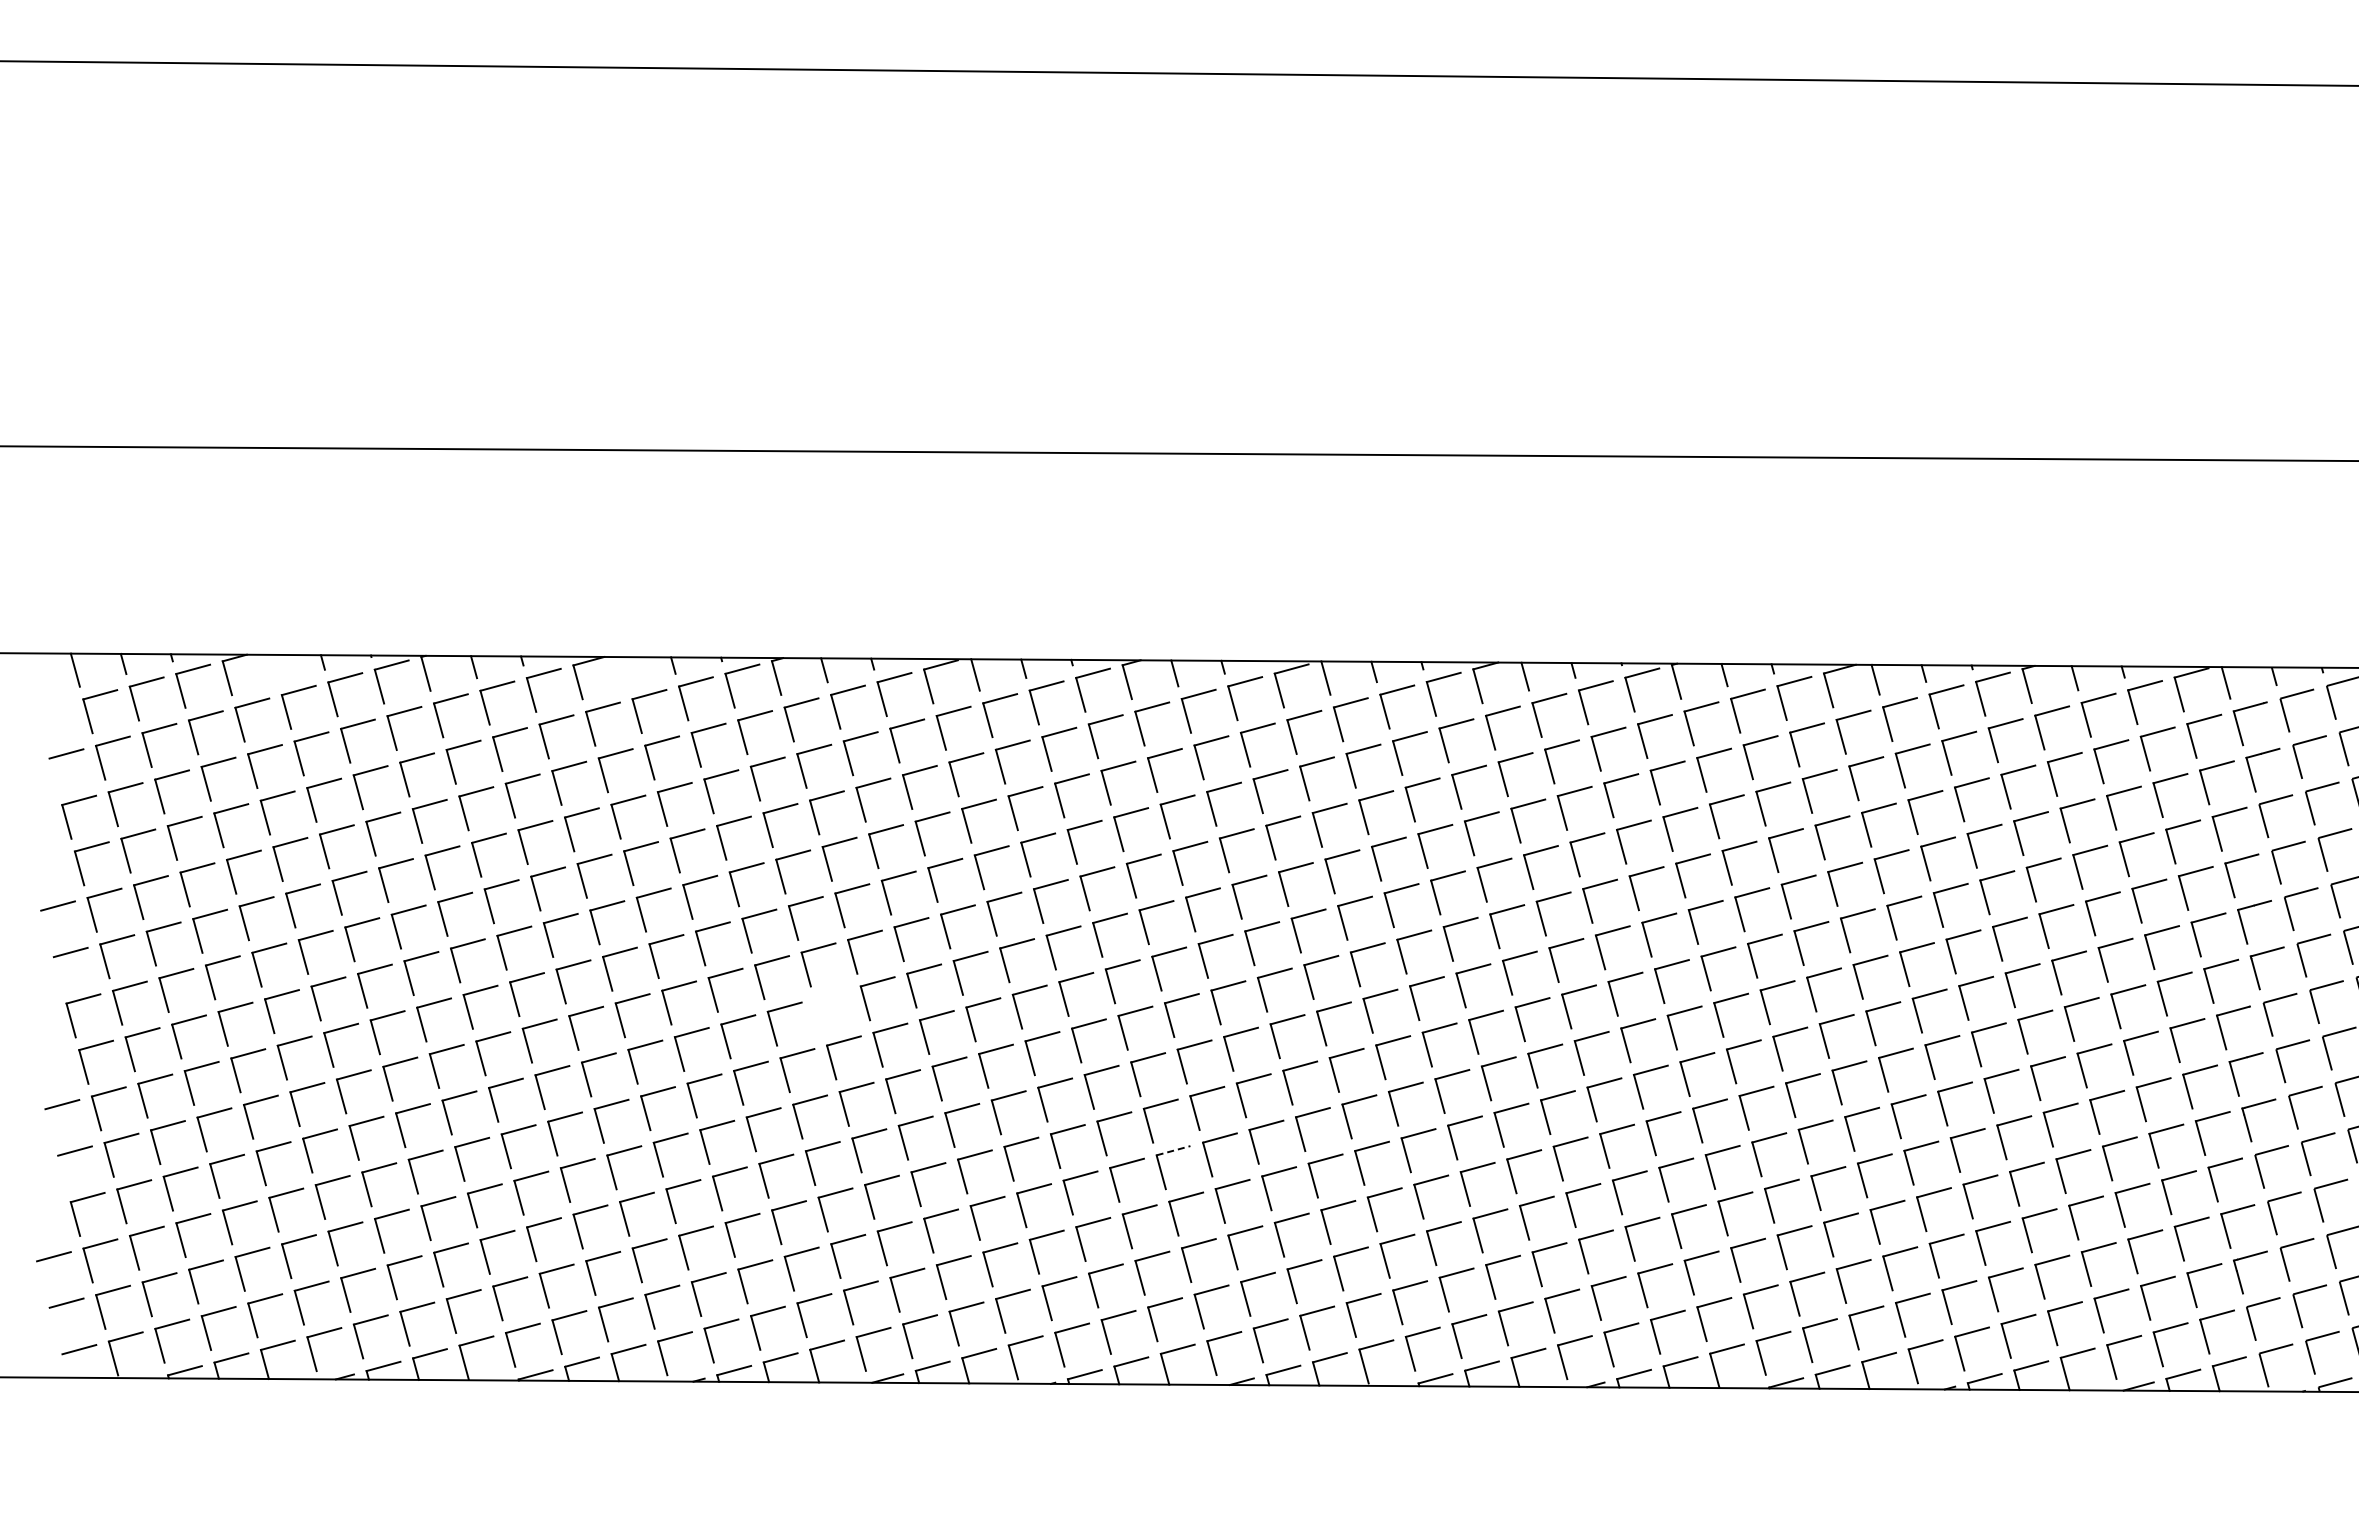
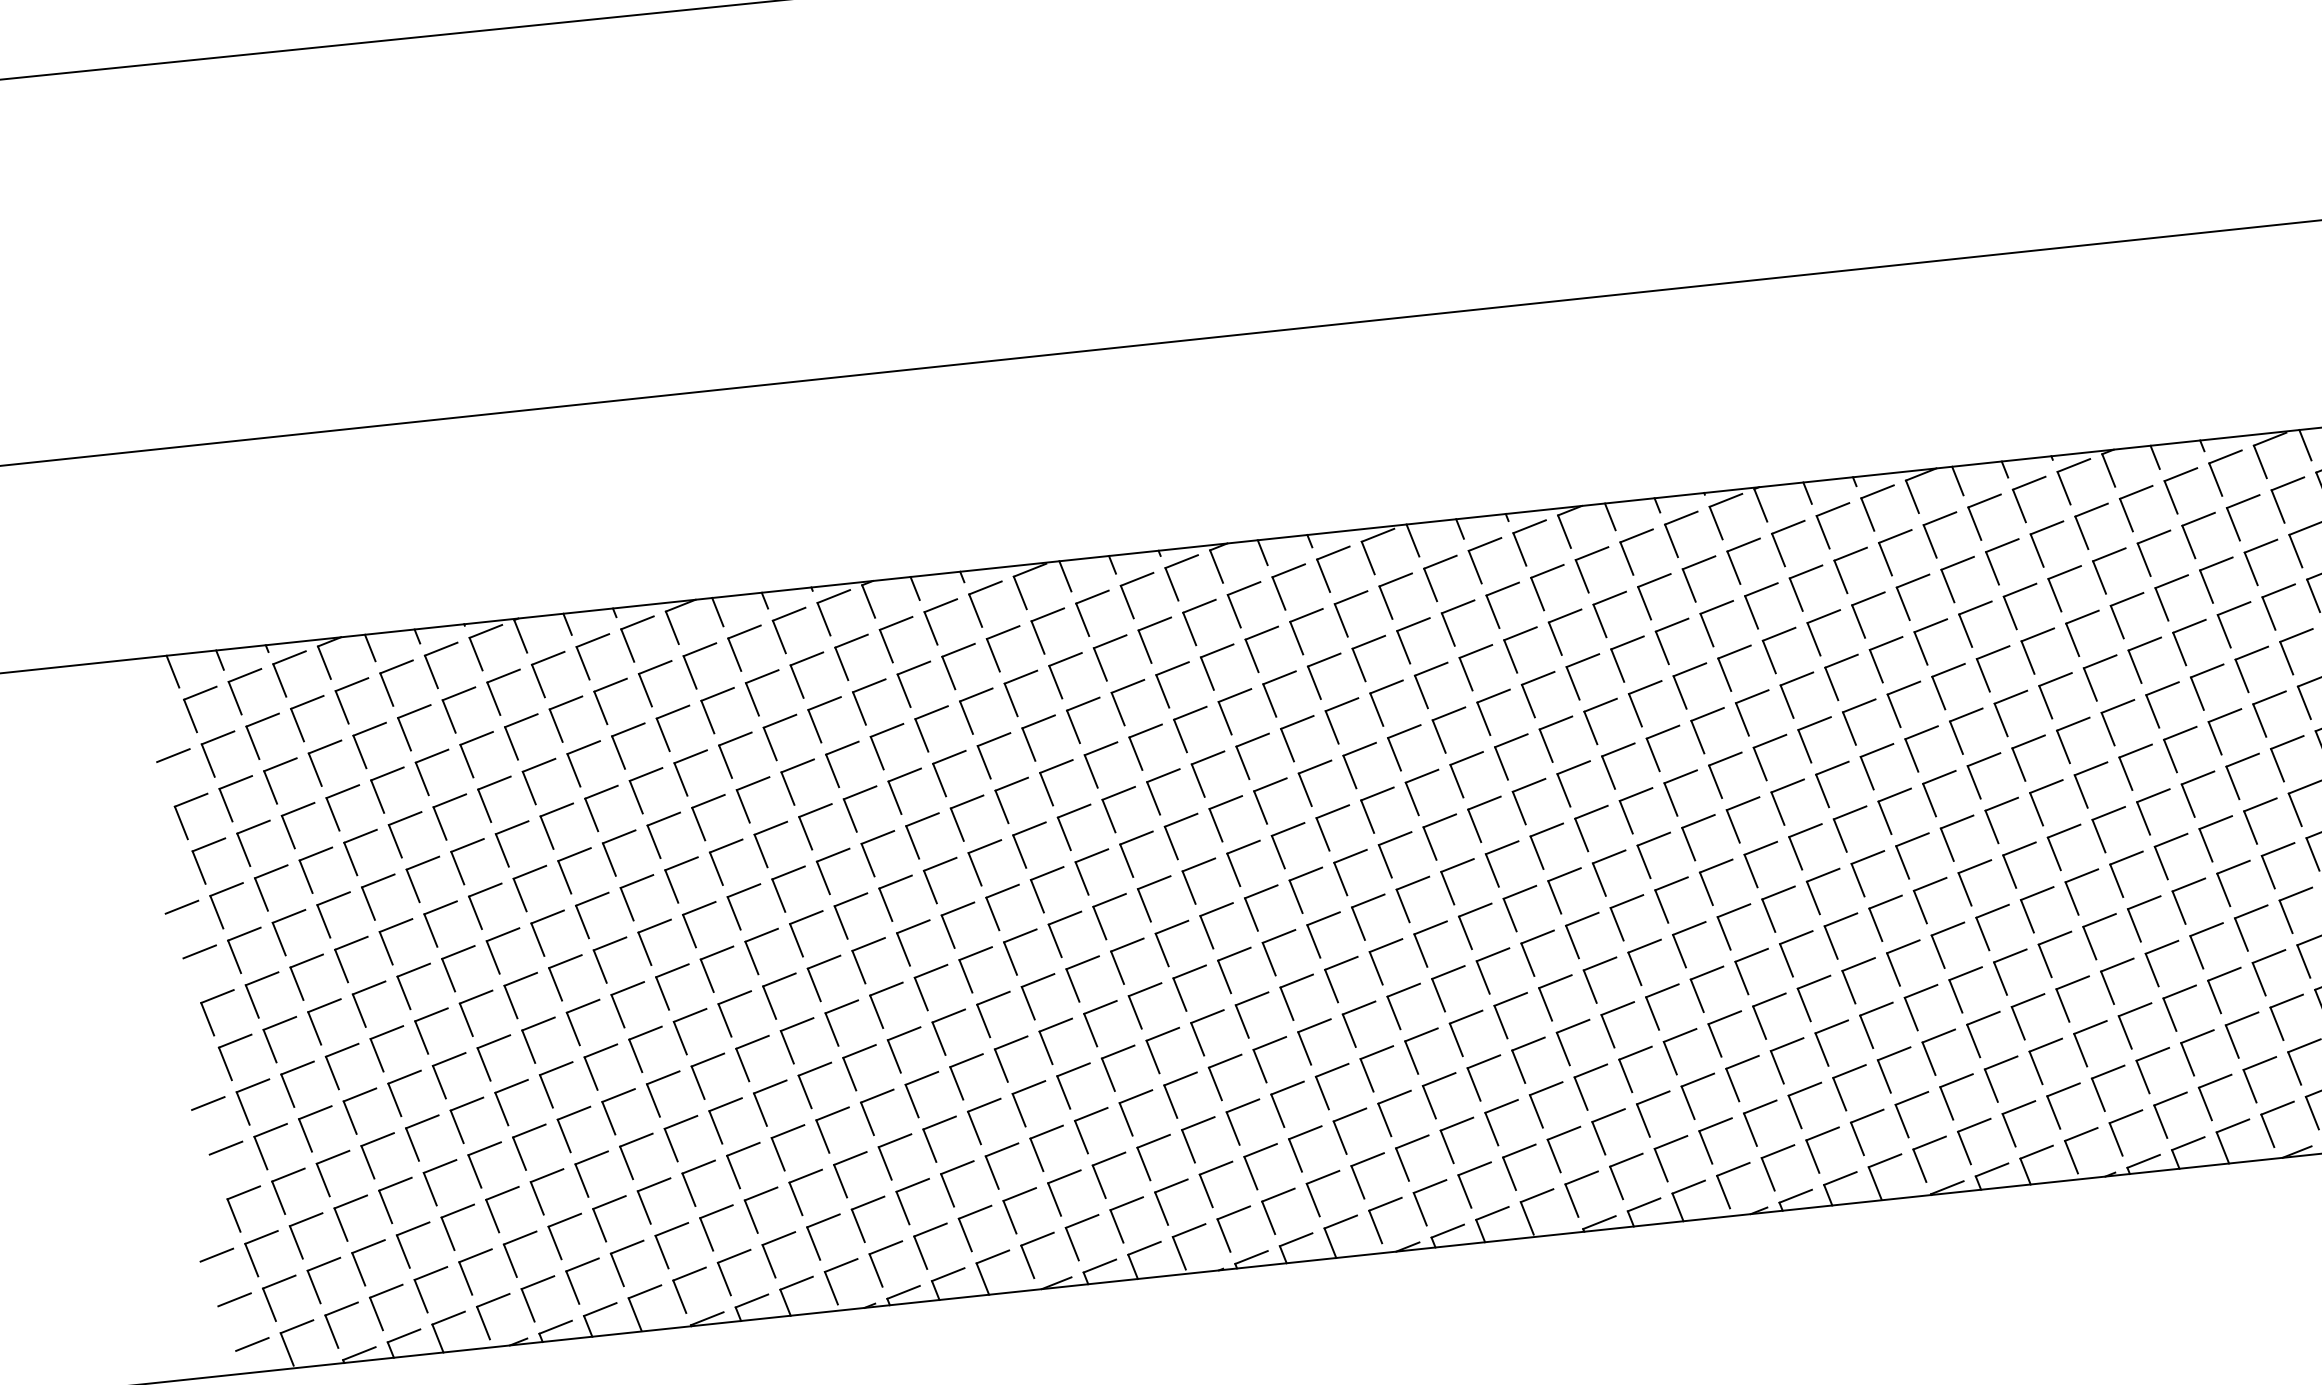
line: (274, 668) -> (370, 647), added
line: (625, 671) -> (718, 611), added
part: (819, 1013) -> (948, 929), added
line: (1173, 1150) -> (1314, 1025), dashed -> solid

